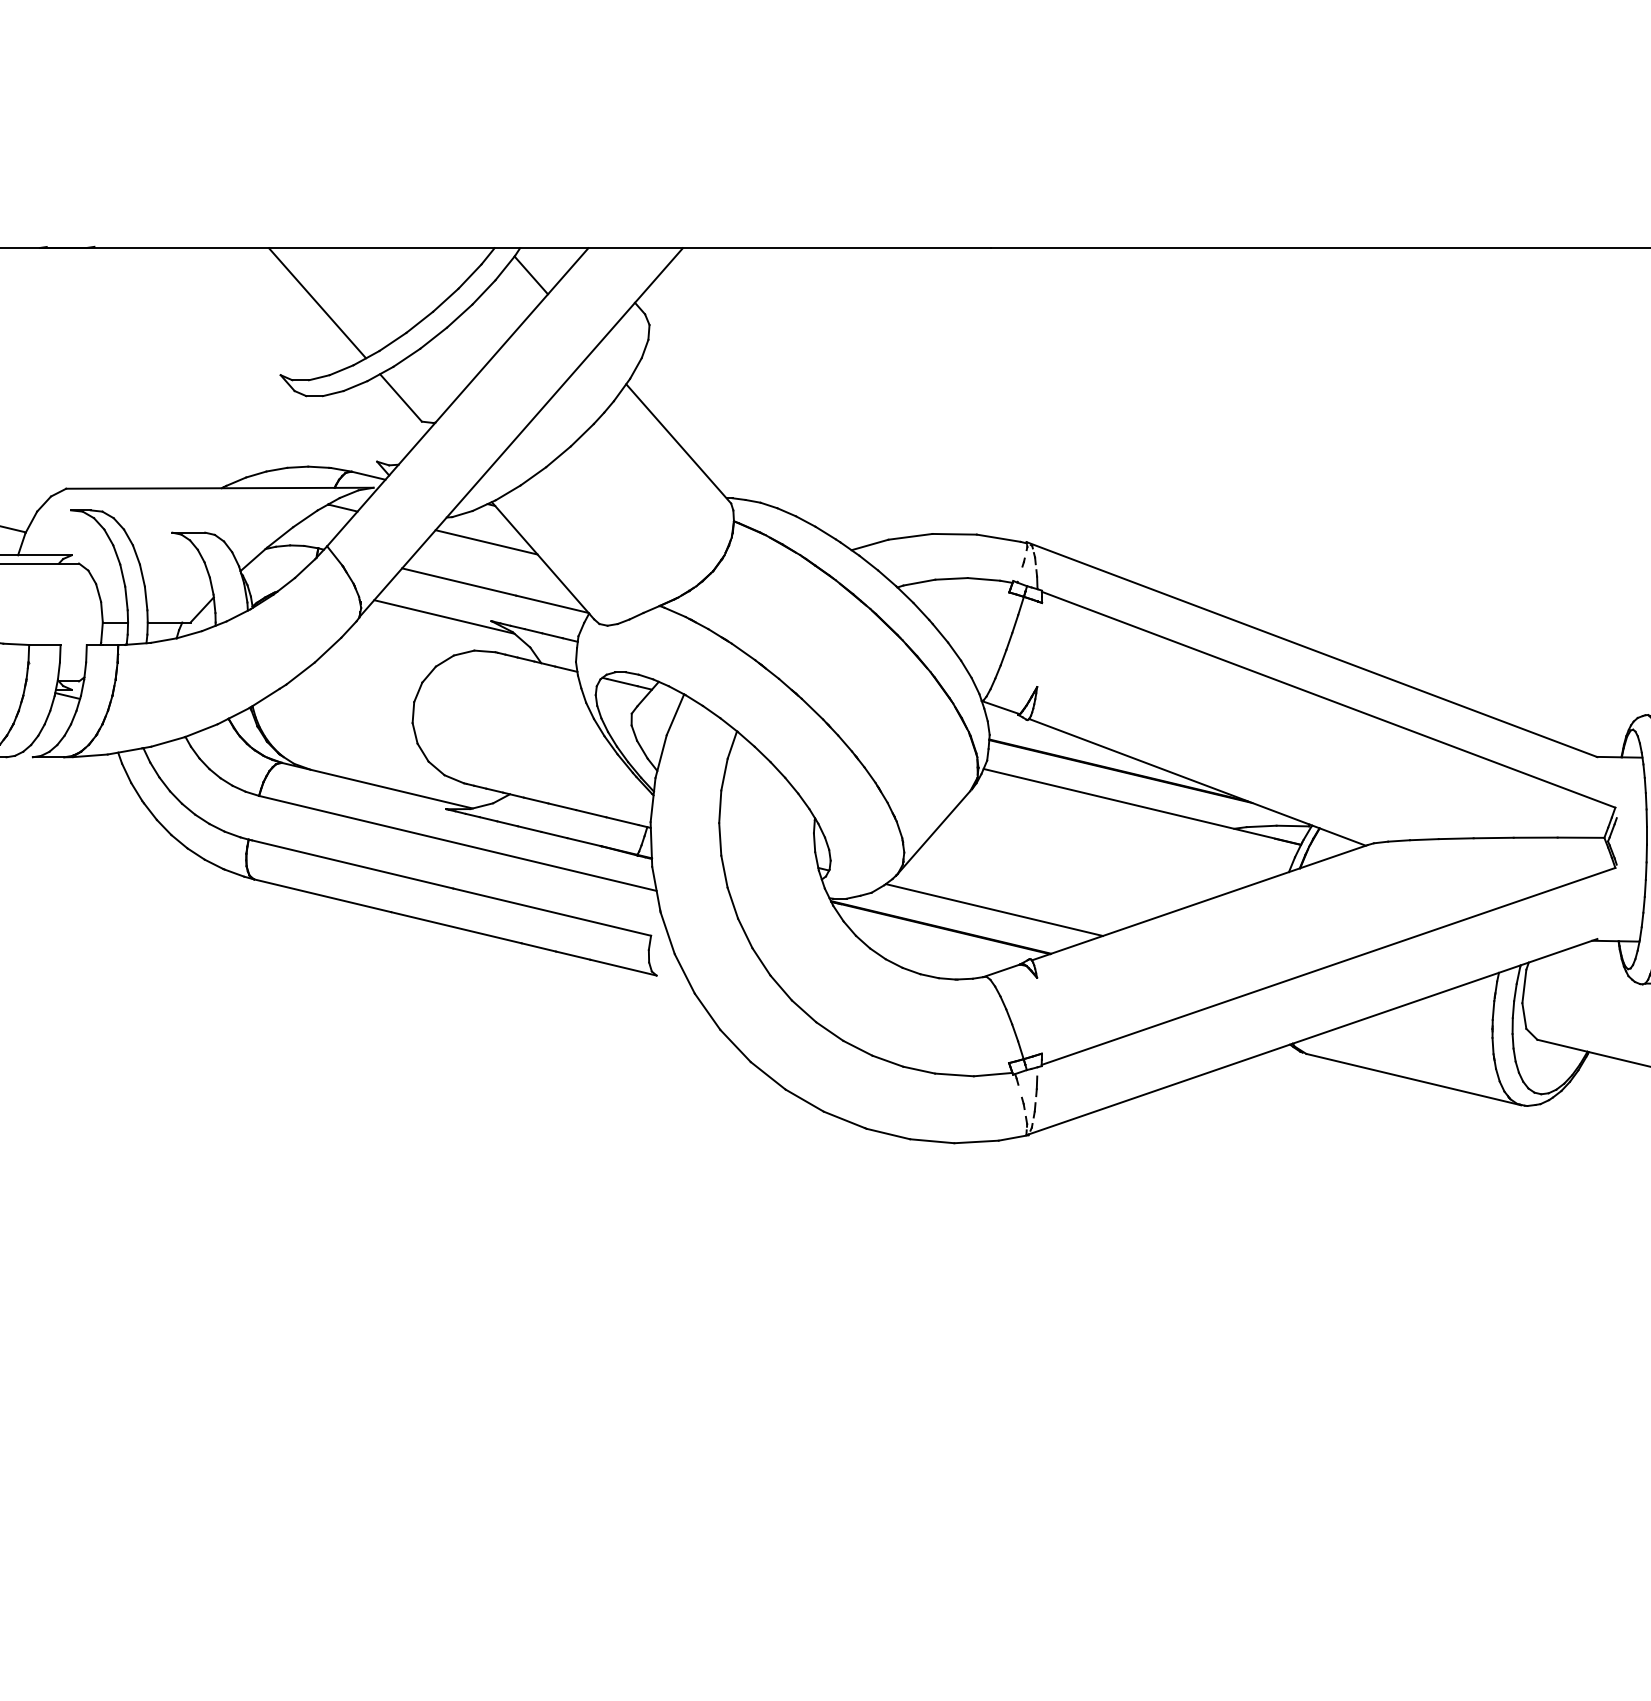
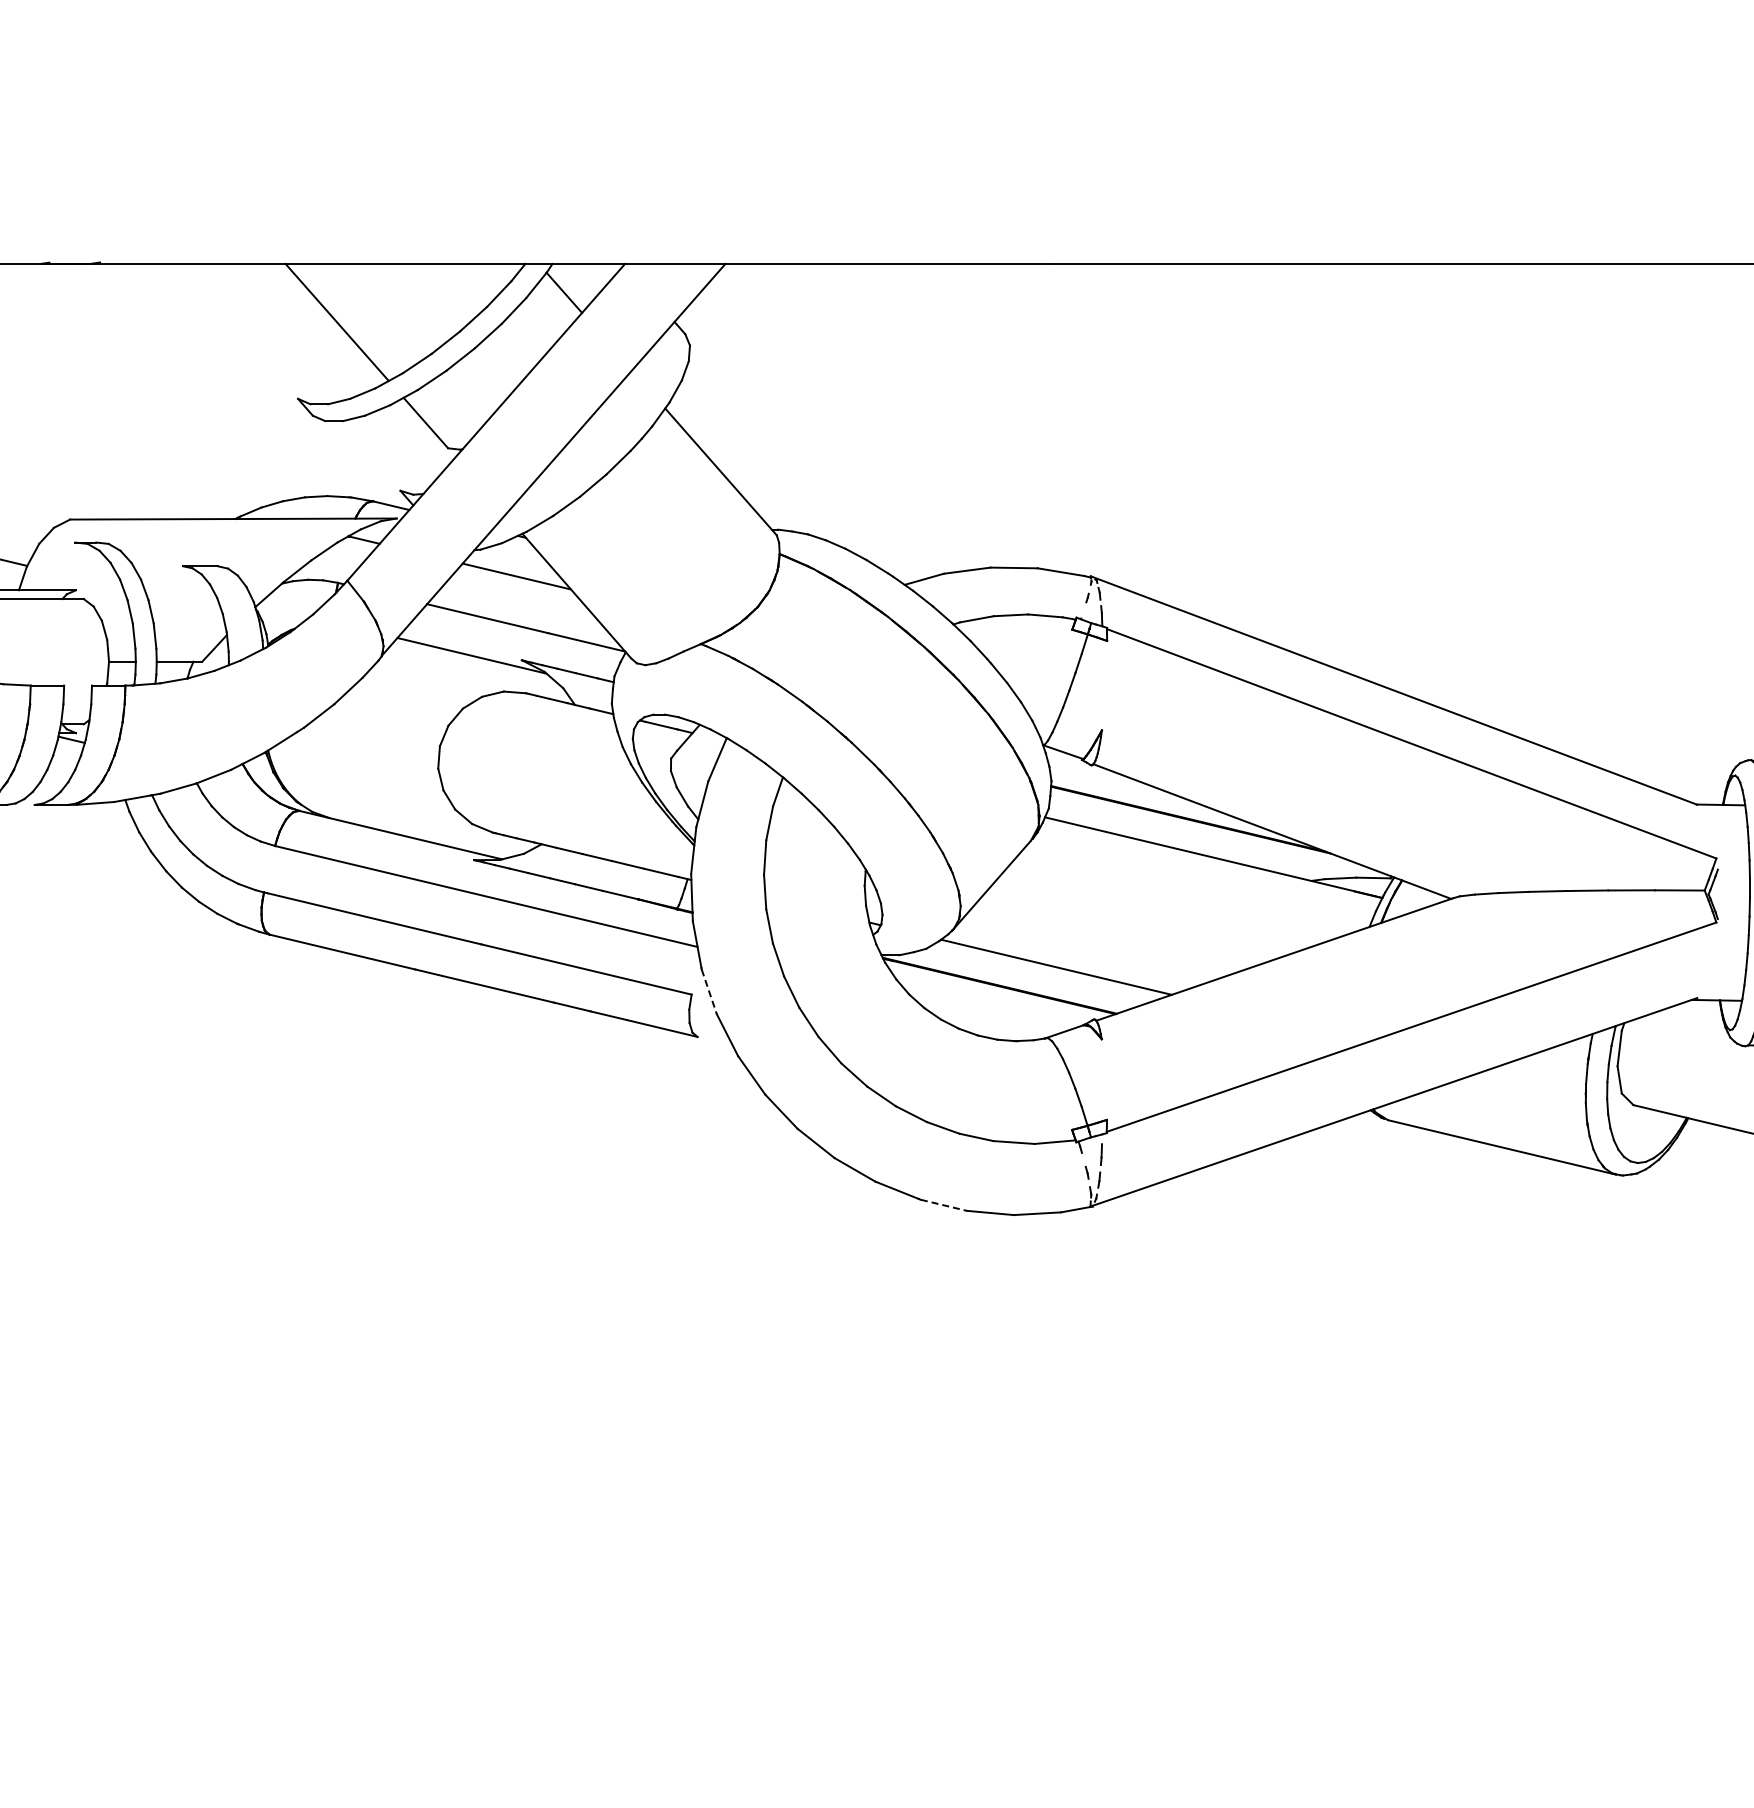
line: (667, 933) -> (709, 992), solid -> dashed
line: (888, 1134) -> (943, 1205), solid -> dashed

